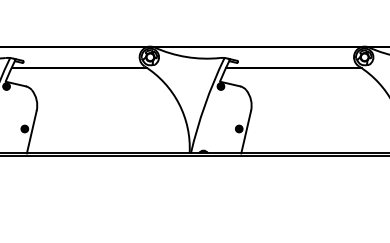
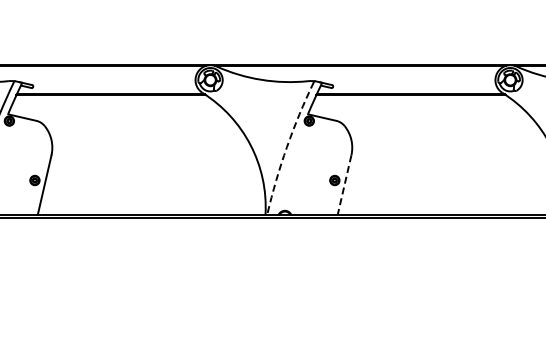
arc: (205, 105) -> (287, 147), solid -> dashed
line: (246, 132) -> (344, 185), solid -> dashed

